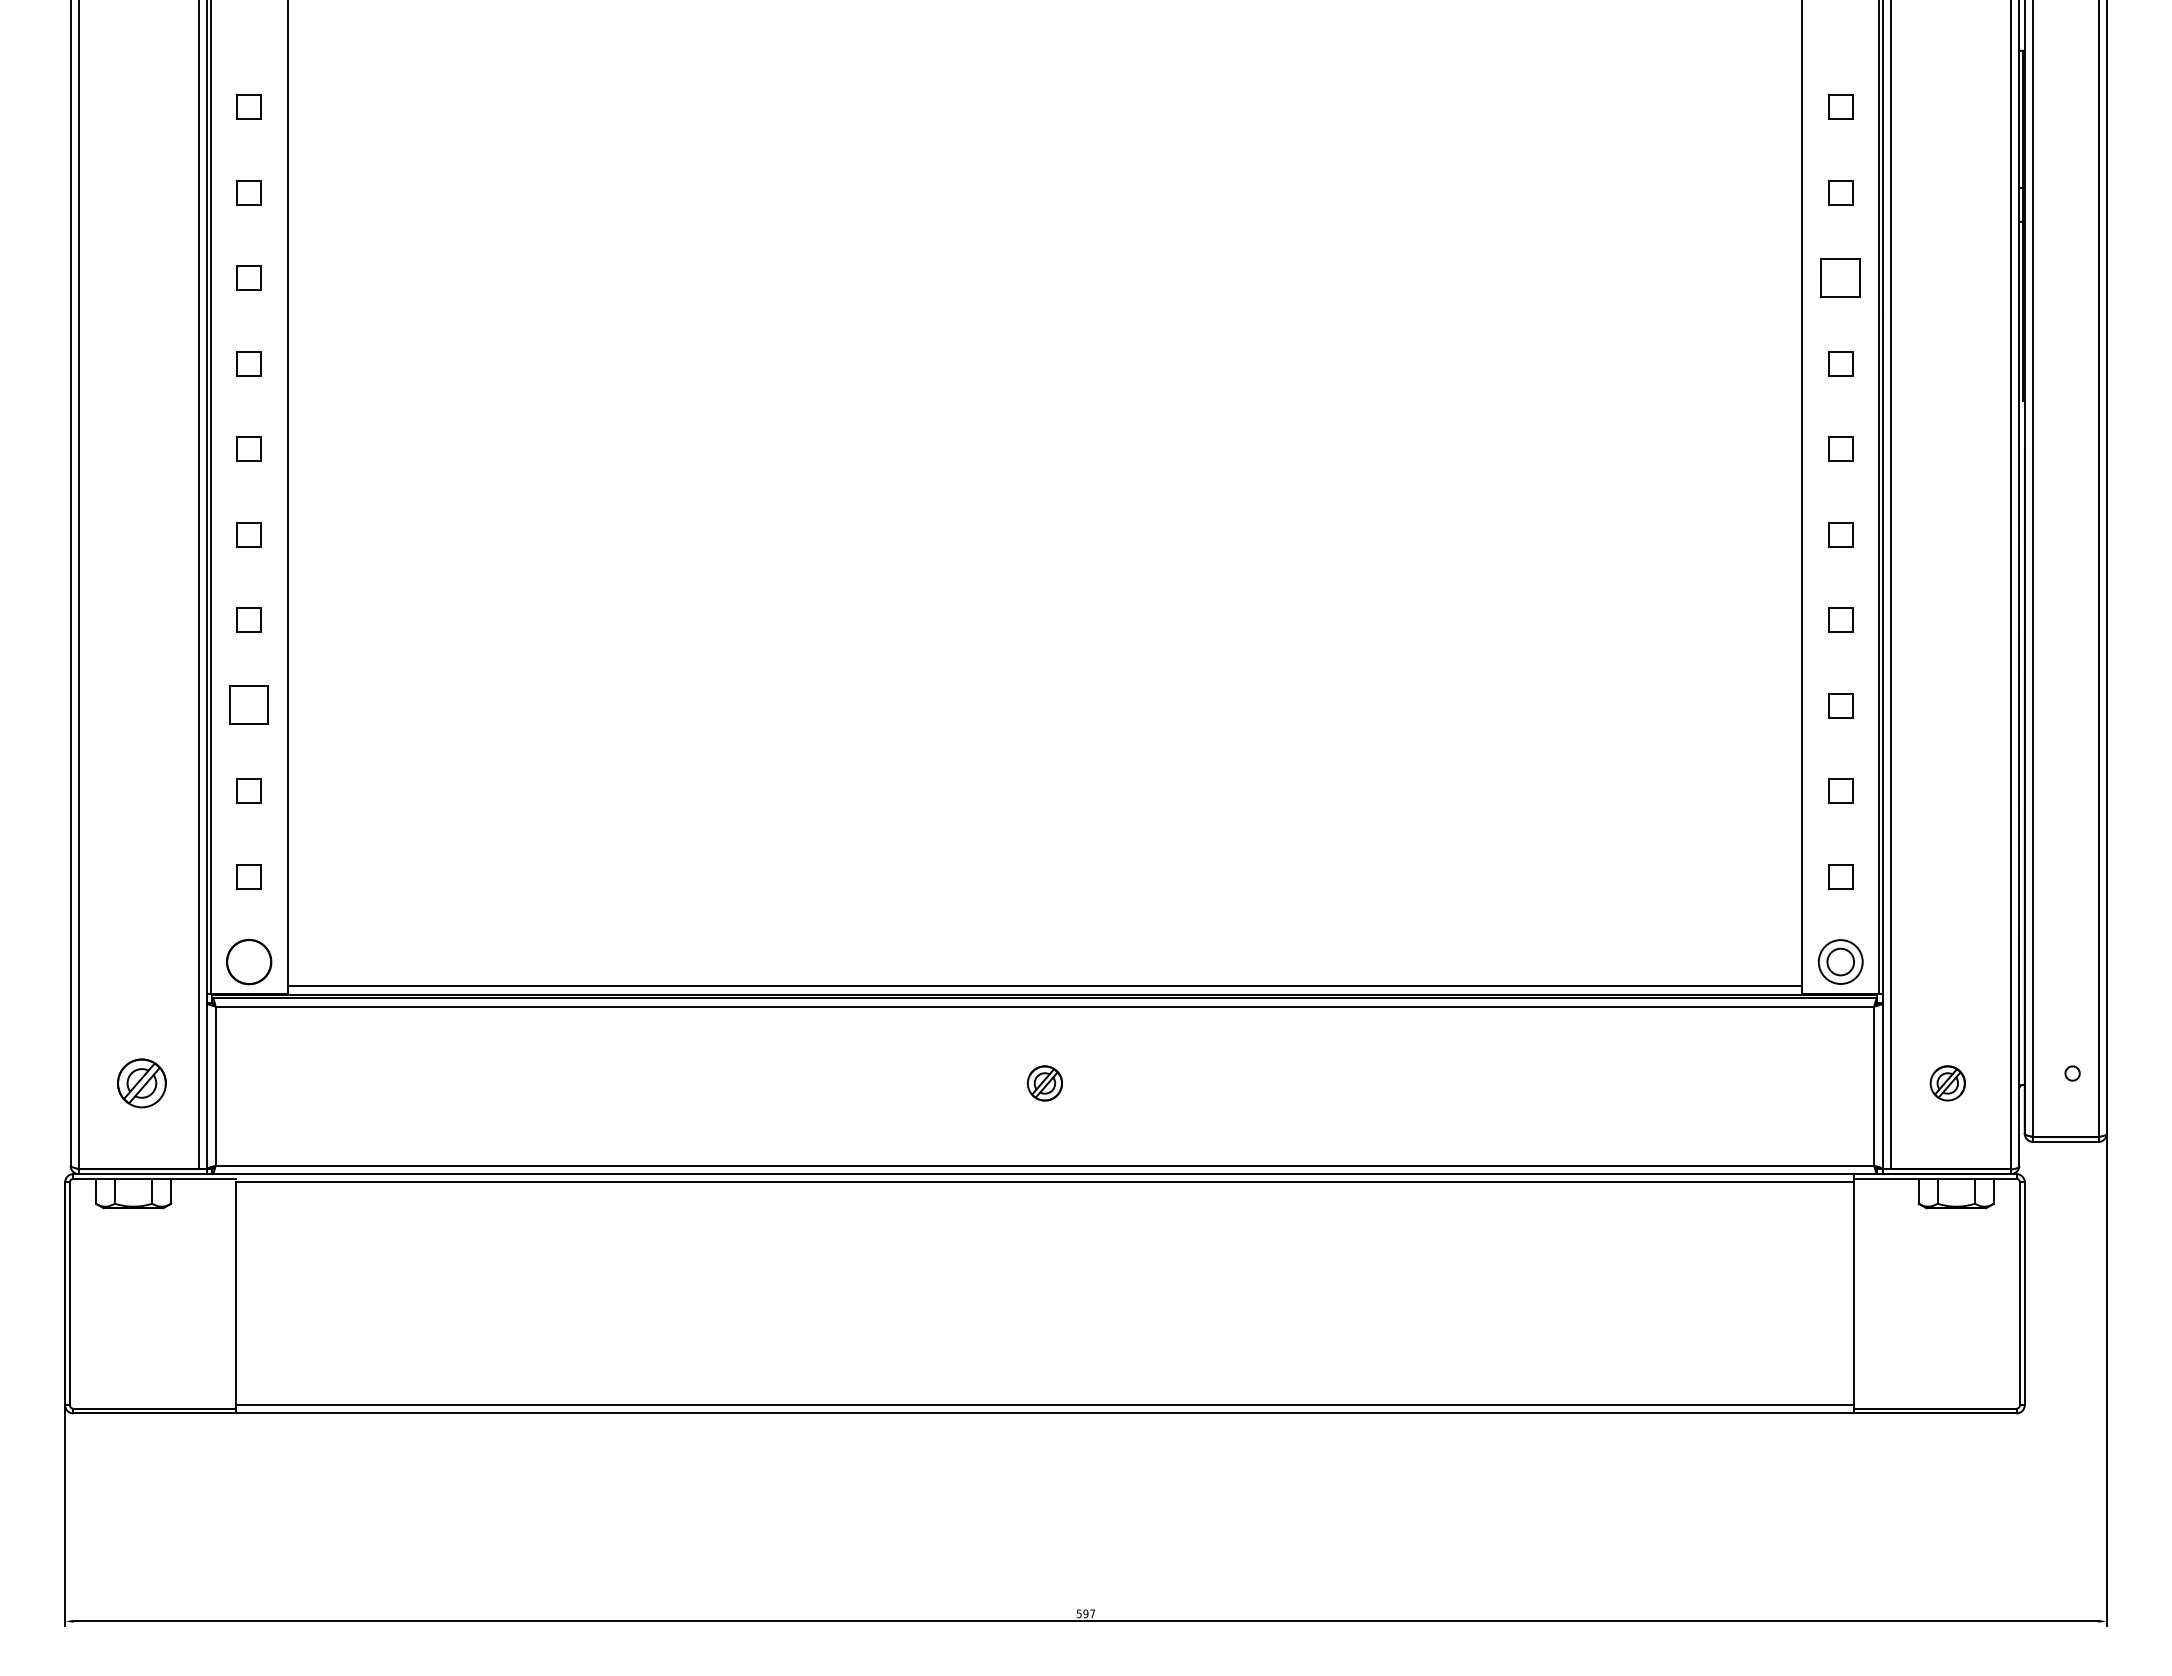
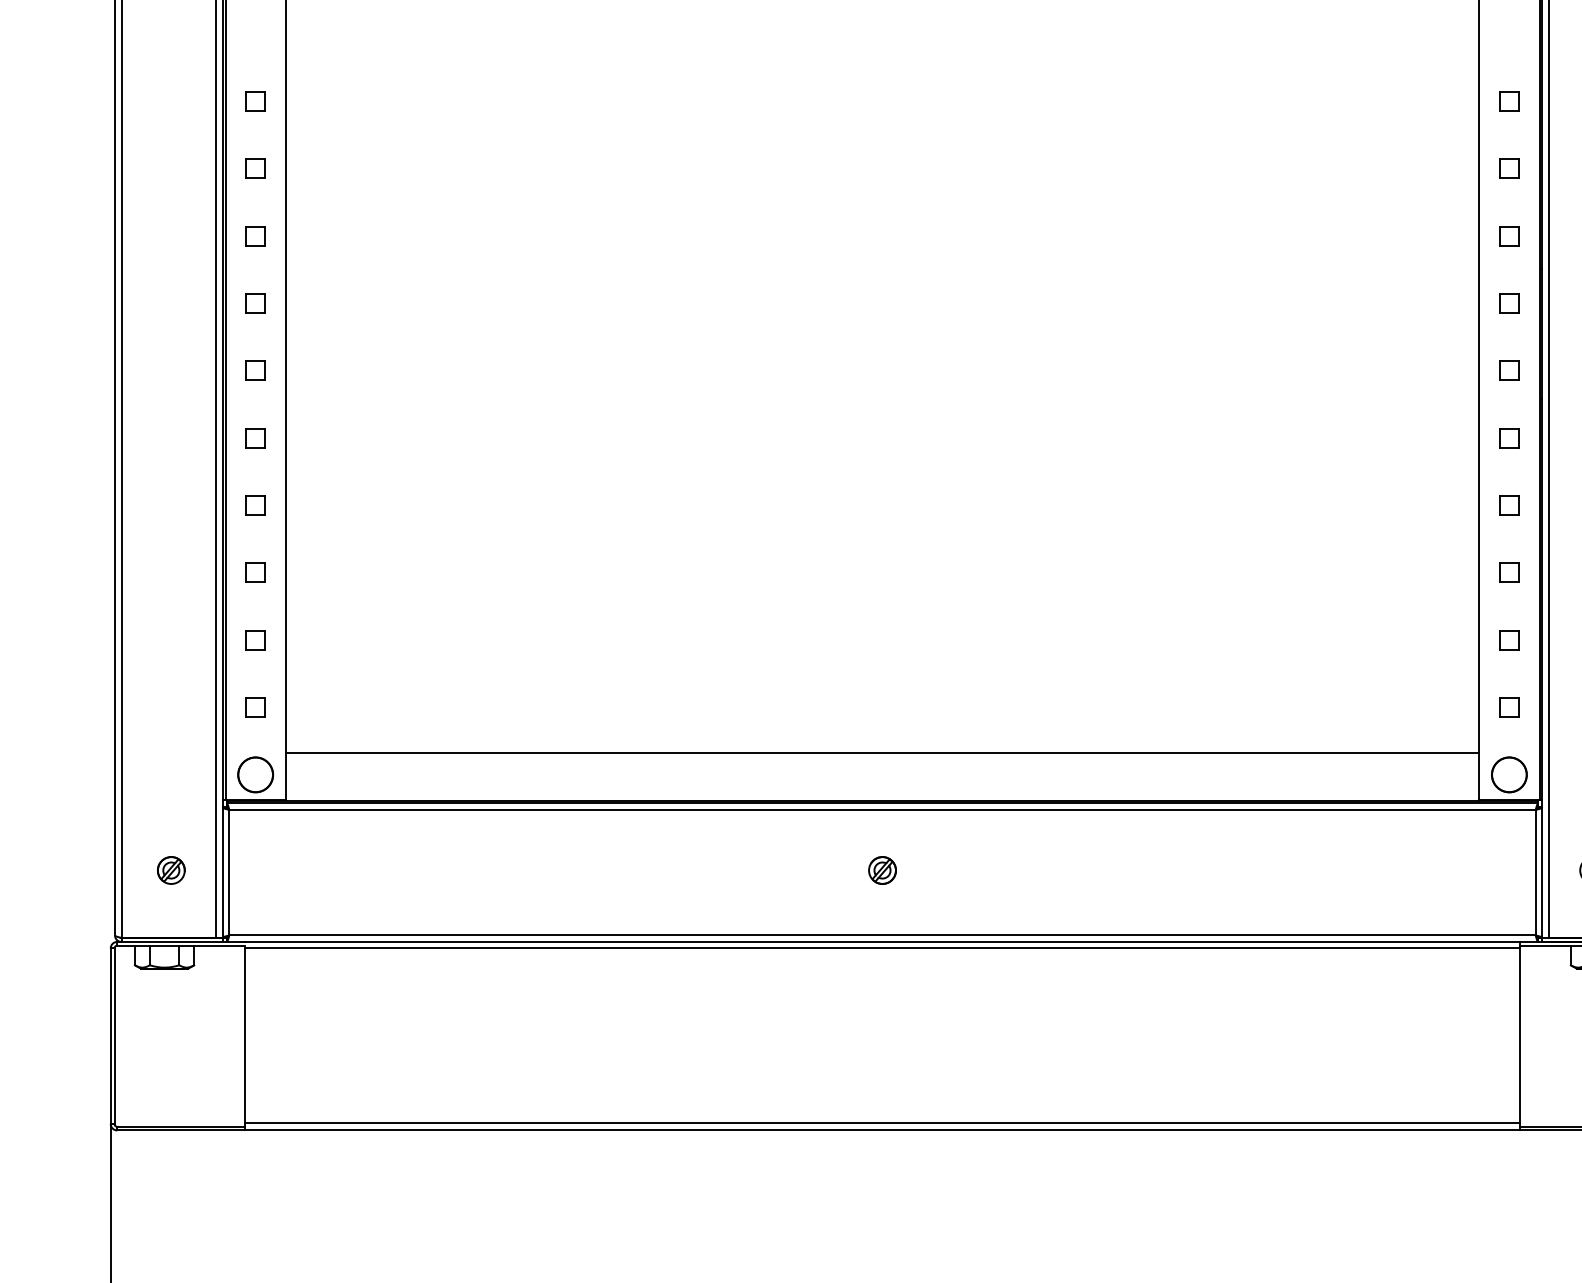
part: (1840, 277) -> (1509, 235), size x0.62
part: (248, 705) -> (255, 572), size x0.62
circle: (1840, 961) -> (1509, 774), size x1.67
line: (1044, 985) -> (882, 753), moved
part: (142, 1083) -> (171, 870), size x0.71

